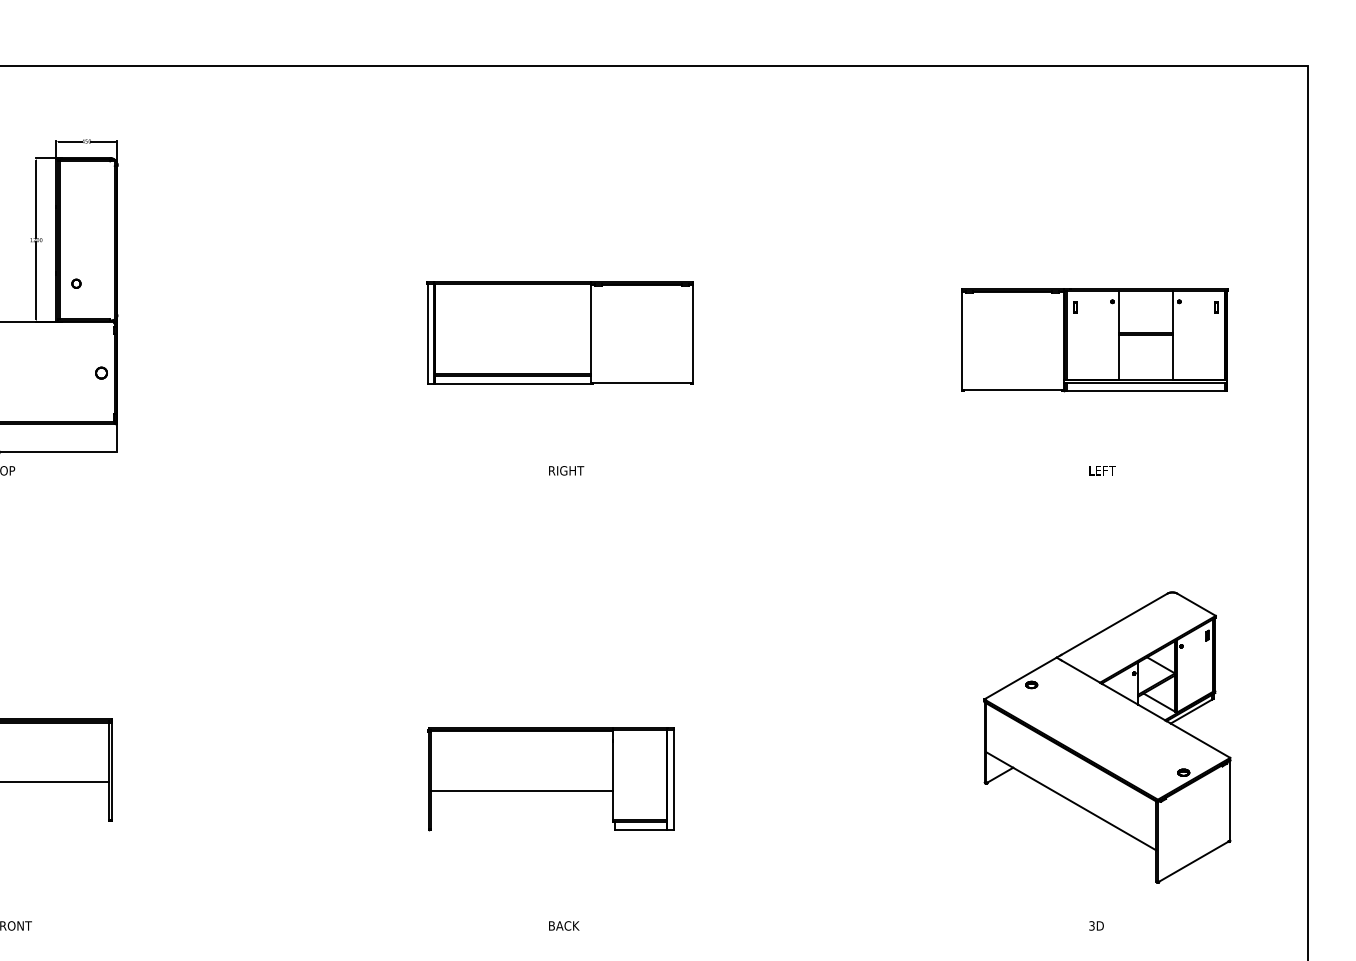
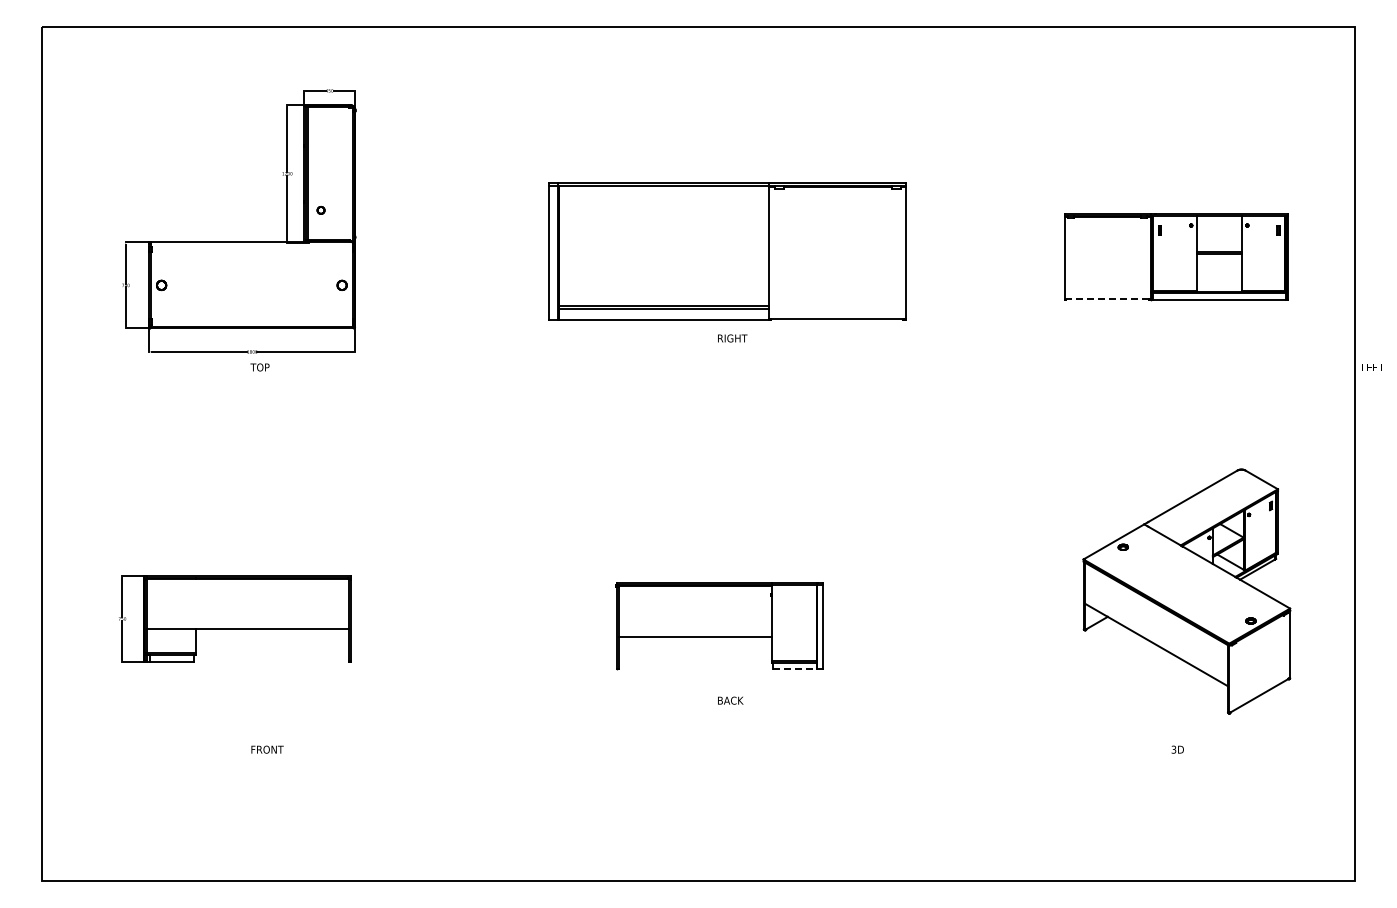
part: (559, 332) -> (726, 251), size x1.6
line: (1012, 389) -> (1107, 299), solid -> dashed
text: (566, 470) -> (732, 338), moved
text: (1100, 470) -> (1371, 367), moved
line: (641, 830) -> (795, 669), solid -> dashed
text: (563, 925) -> (730, 700), moved

